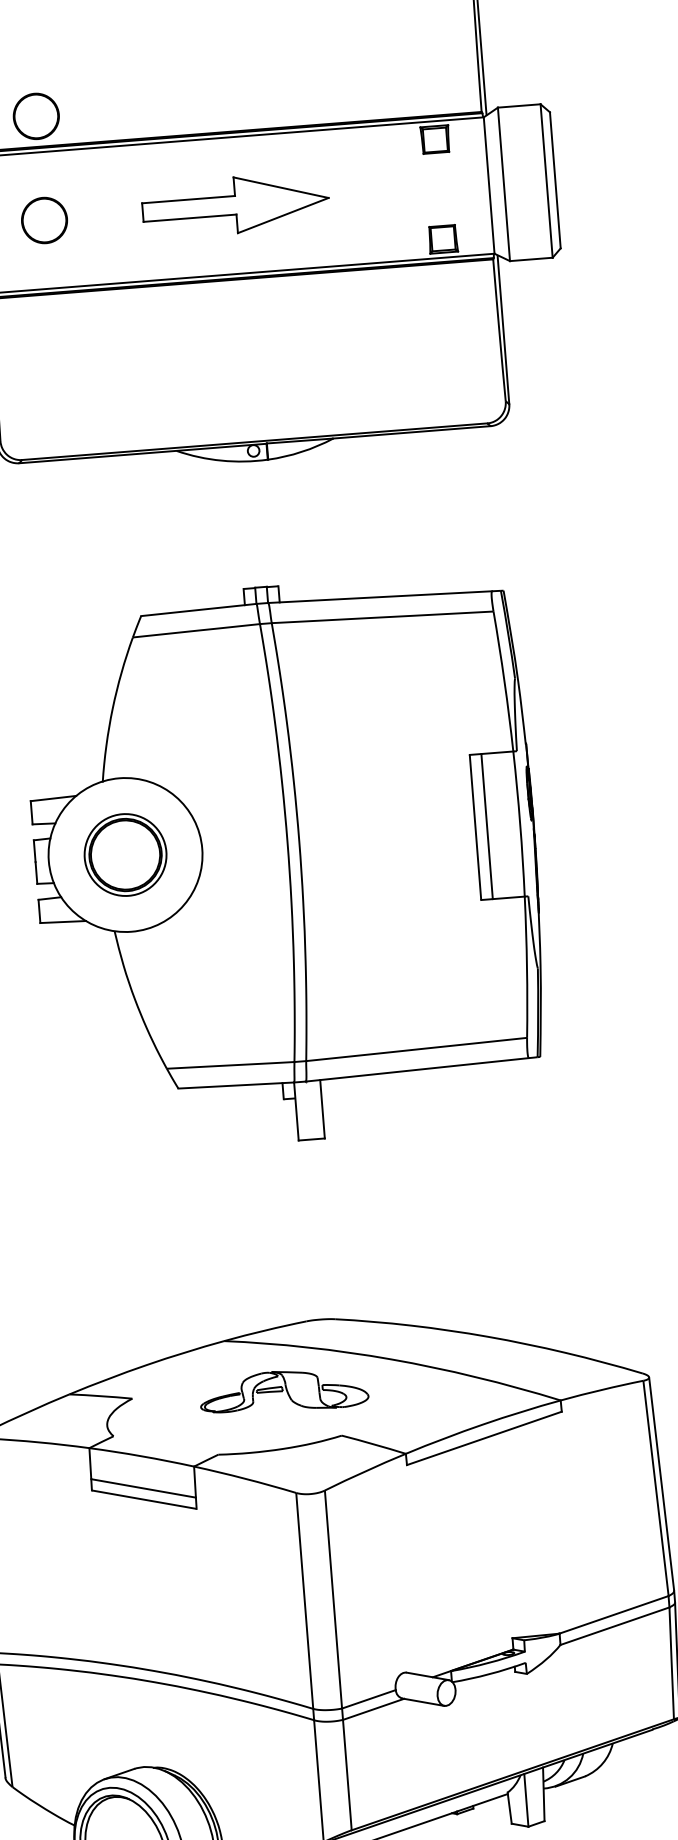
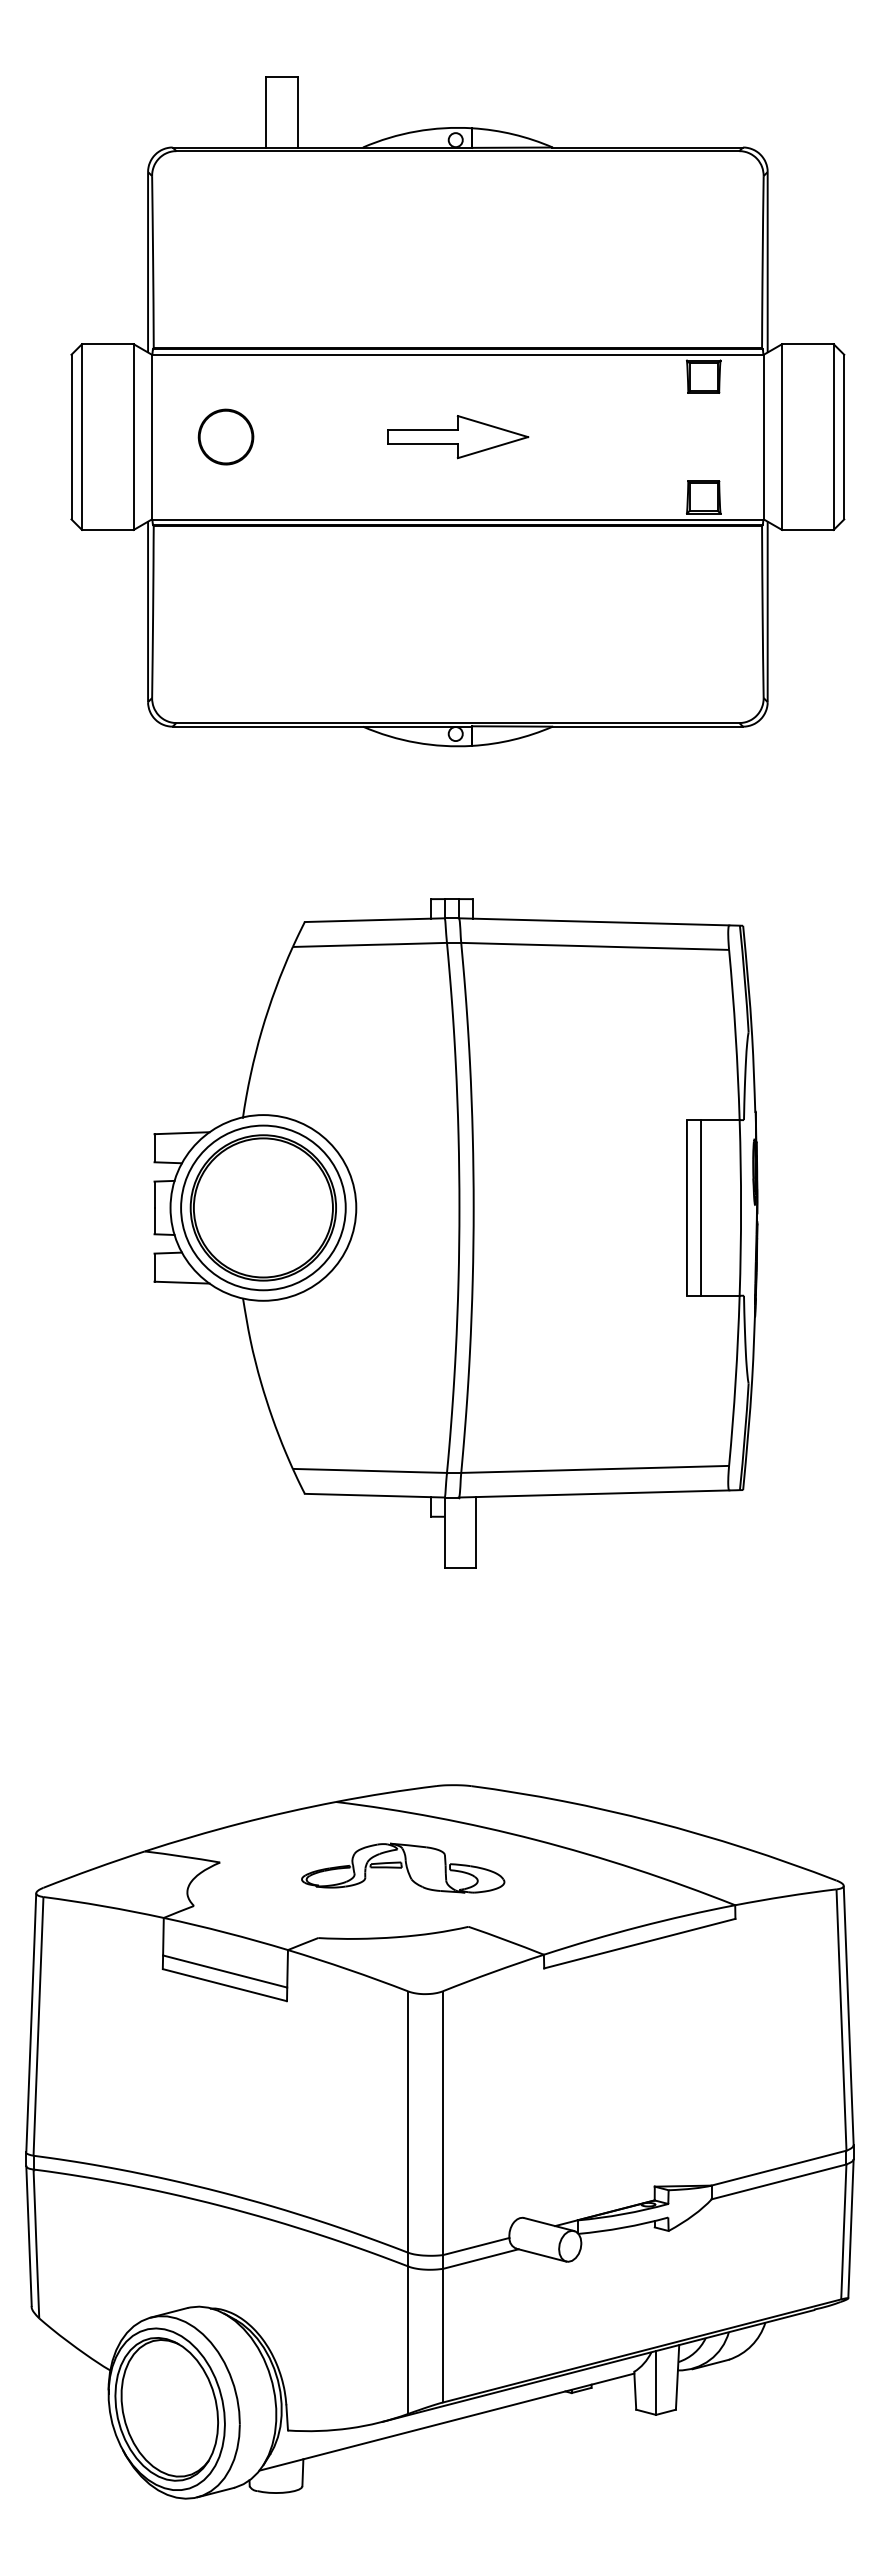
part: (35, 115) -> (225, 310), removed
part: (236, 205) -> (458, 437), size x0.62
part: (125, 854) -> (263, 1207), size x1.67

